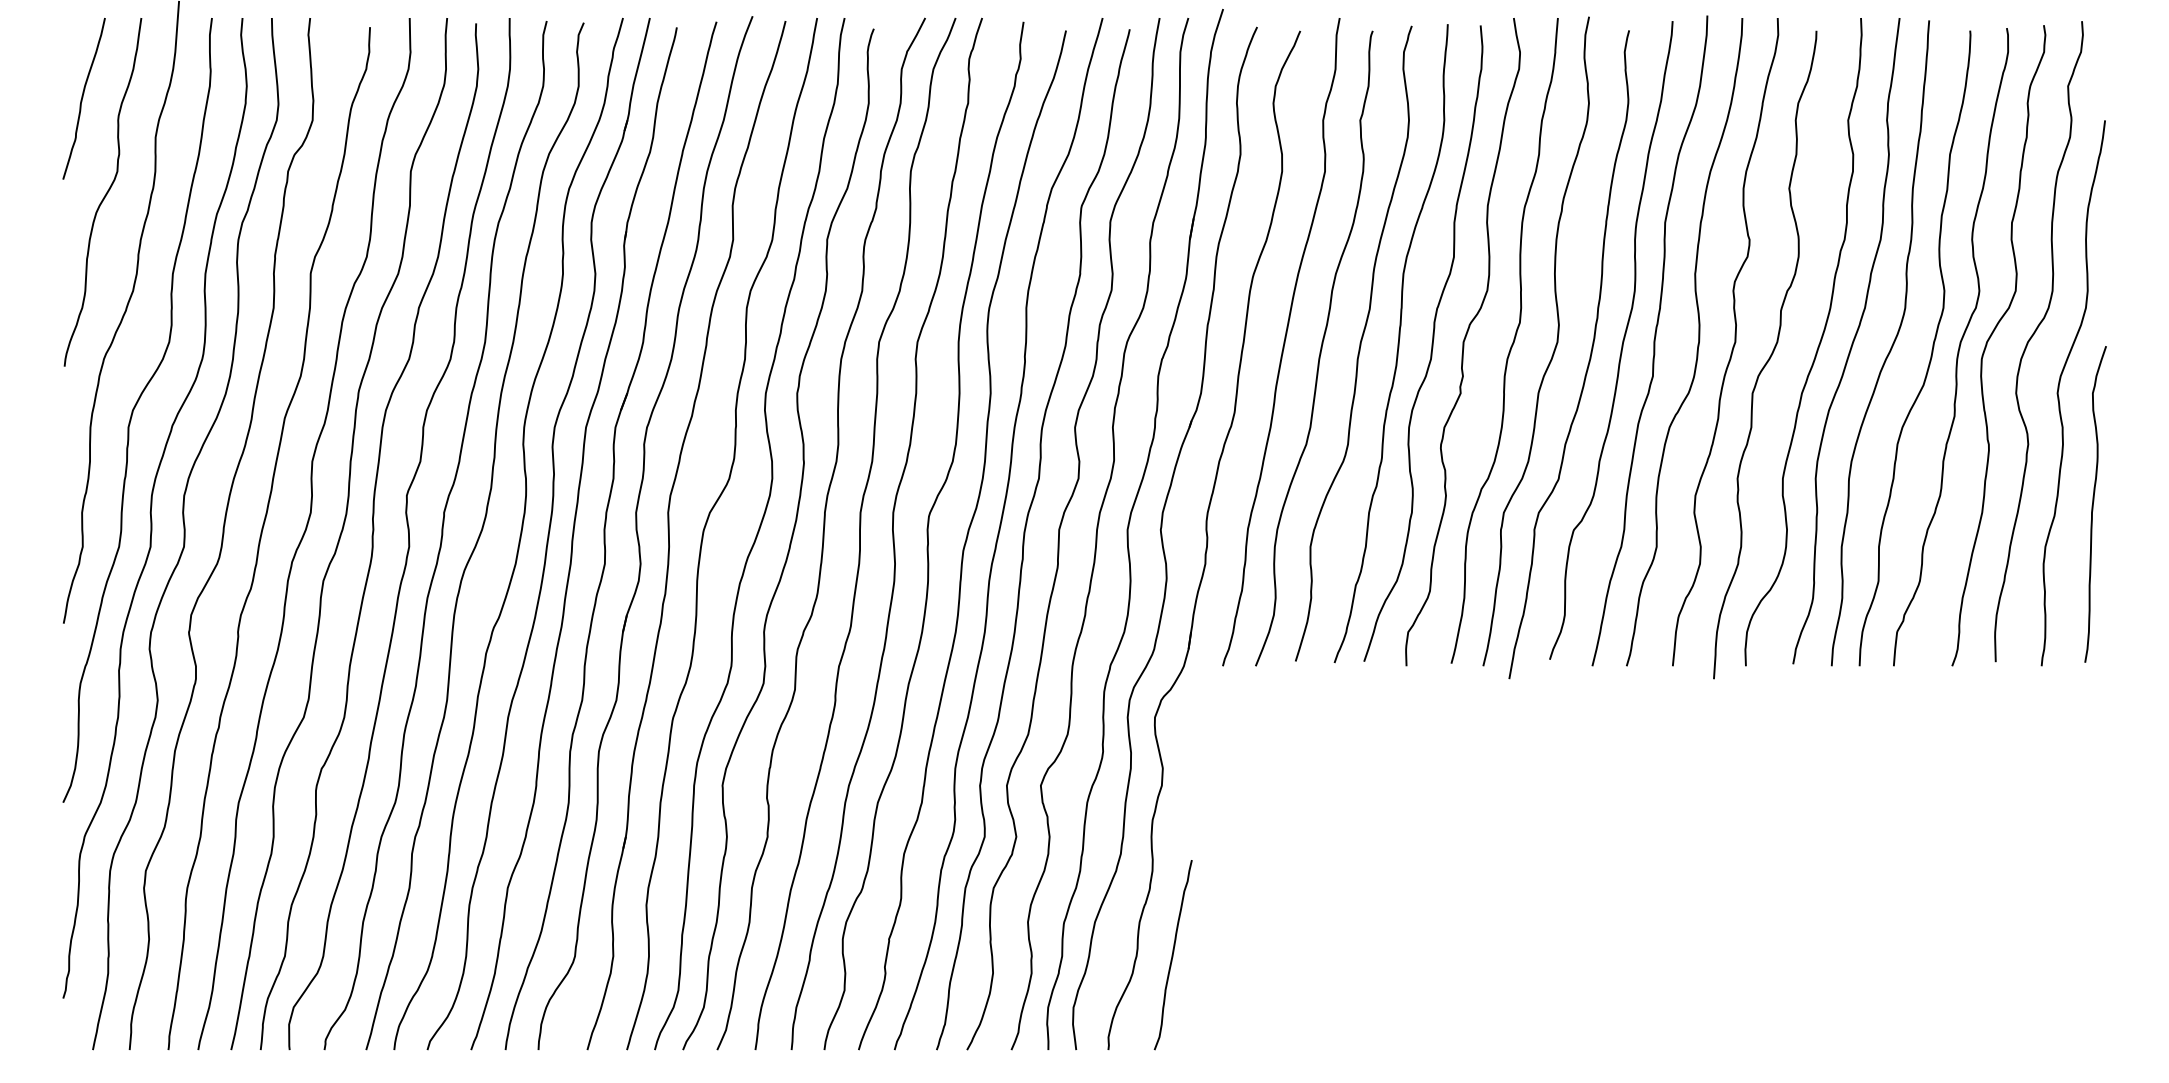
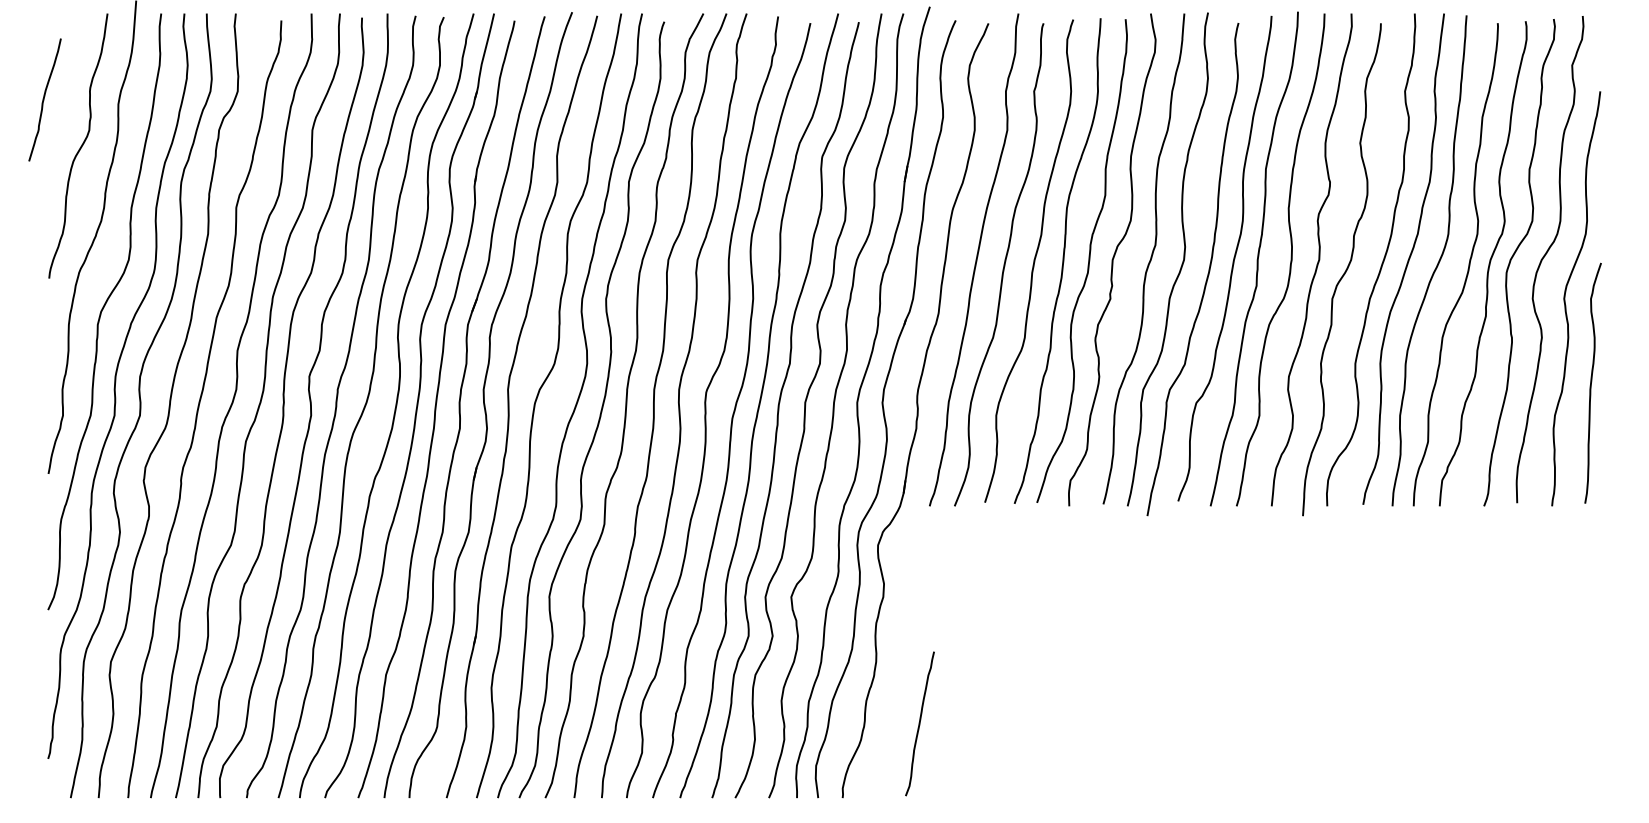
curve: (83, 98) -> (44, 99), moved
curve: (1172, 954) -> (919, 723), moved

